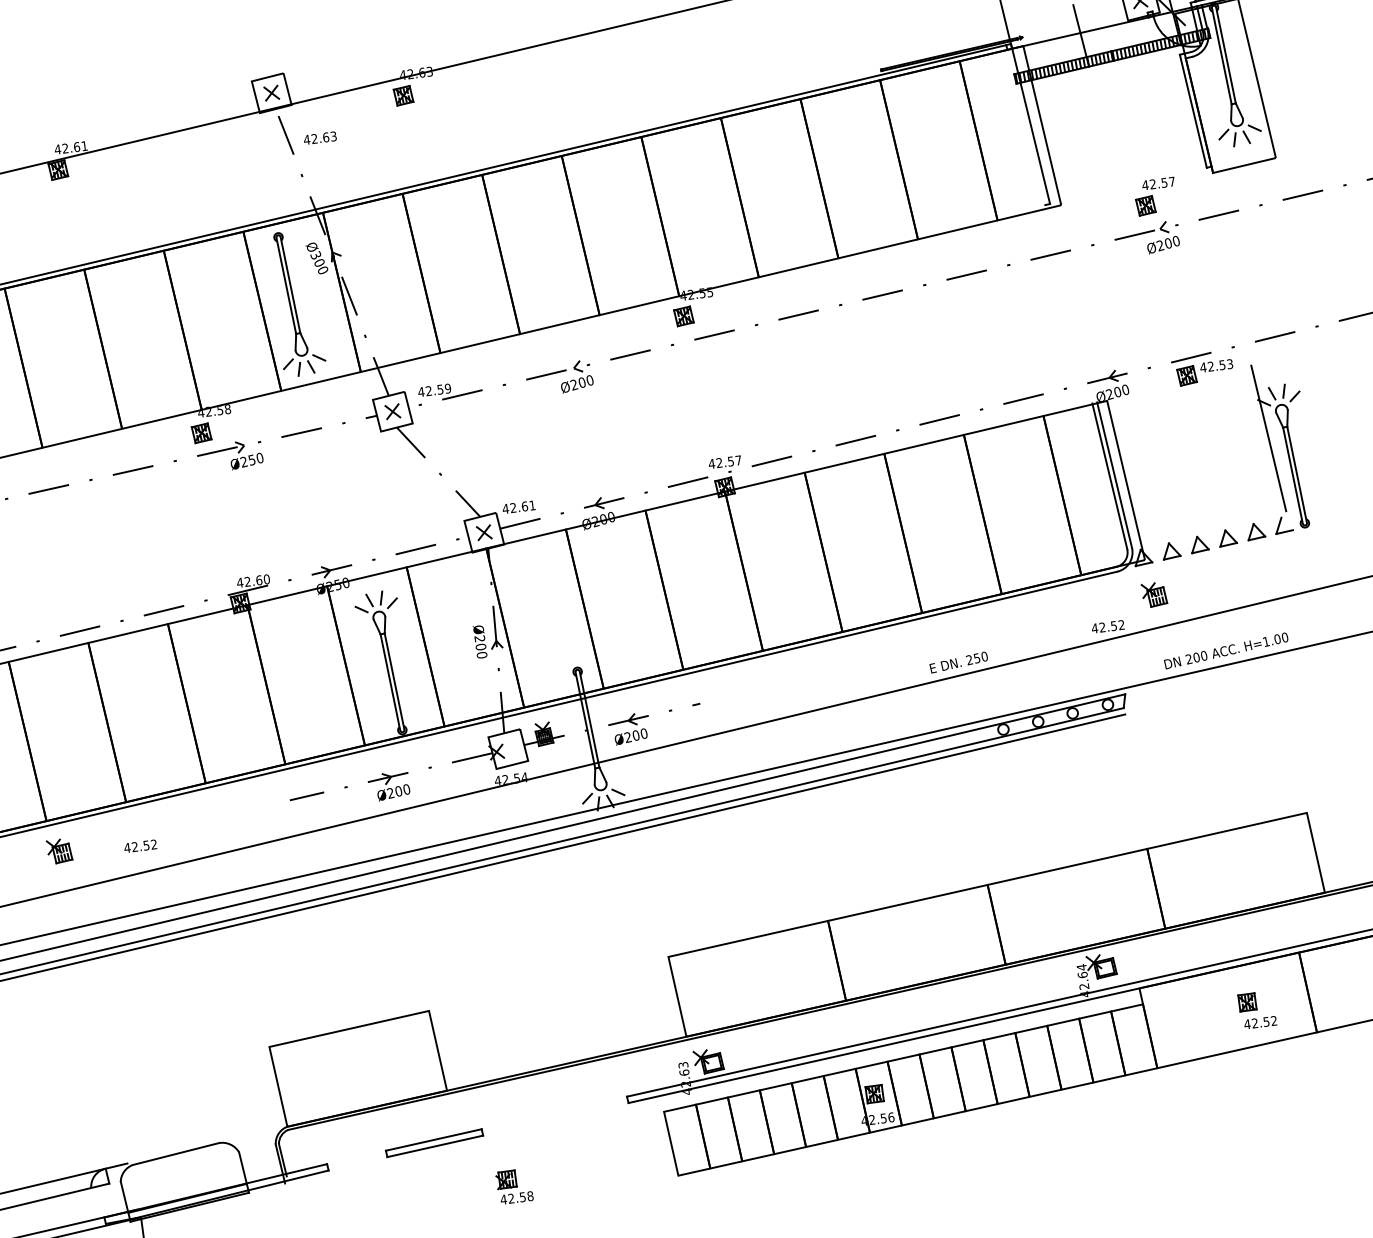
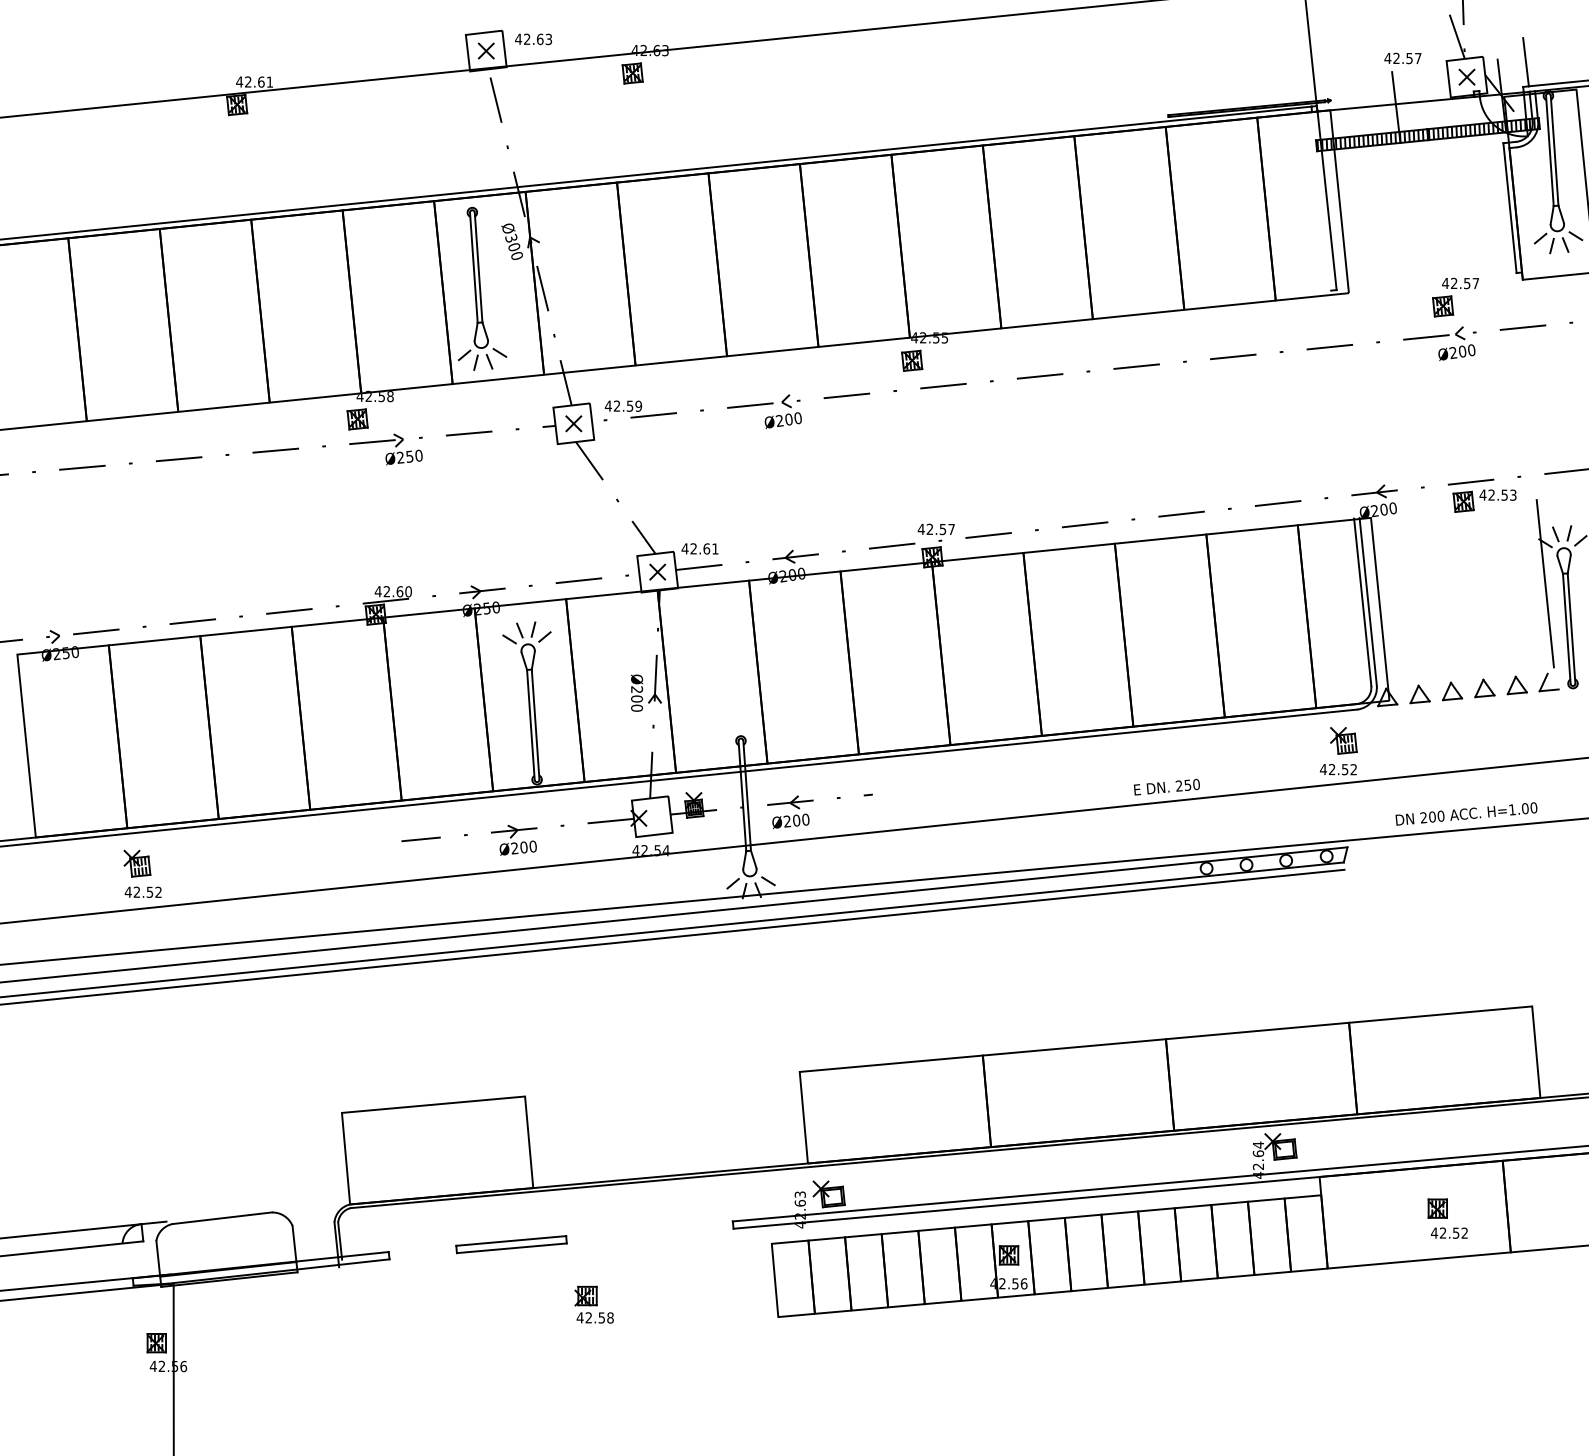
text: (320, 138) -> (533, 39), moved
part: (1154, 594) -> (1343, 740), moved
text: (139, 845) -> (142, 891), moved

